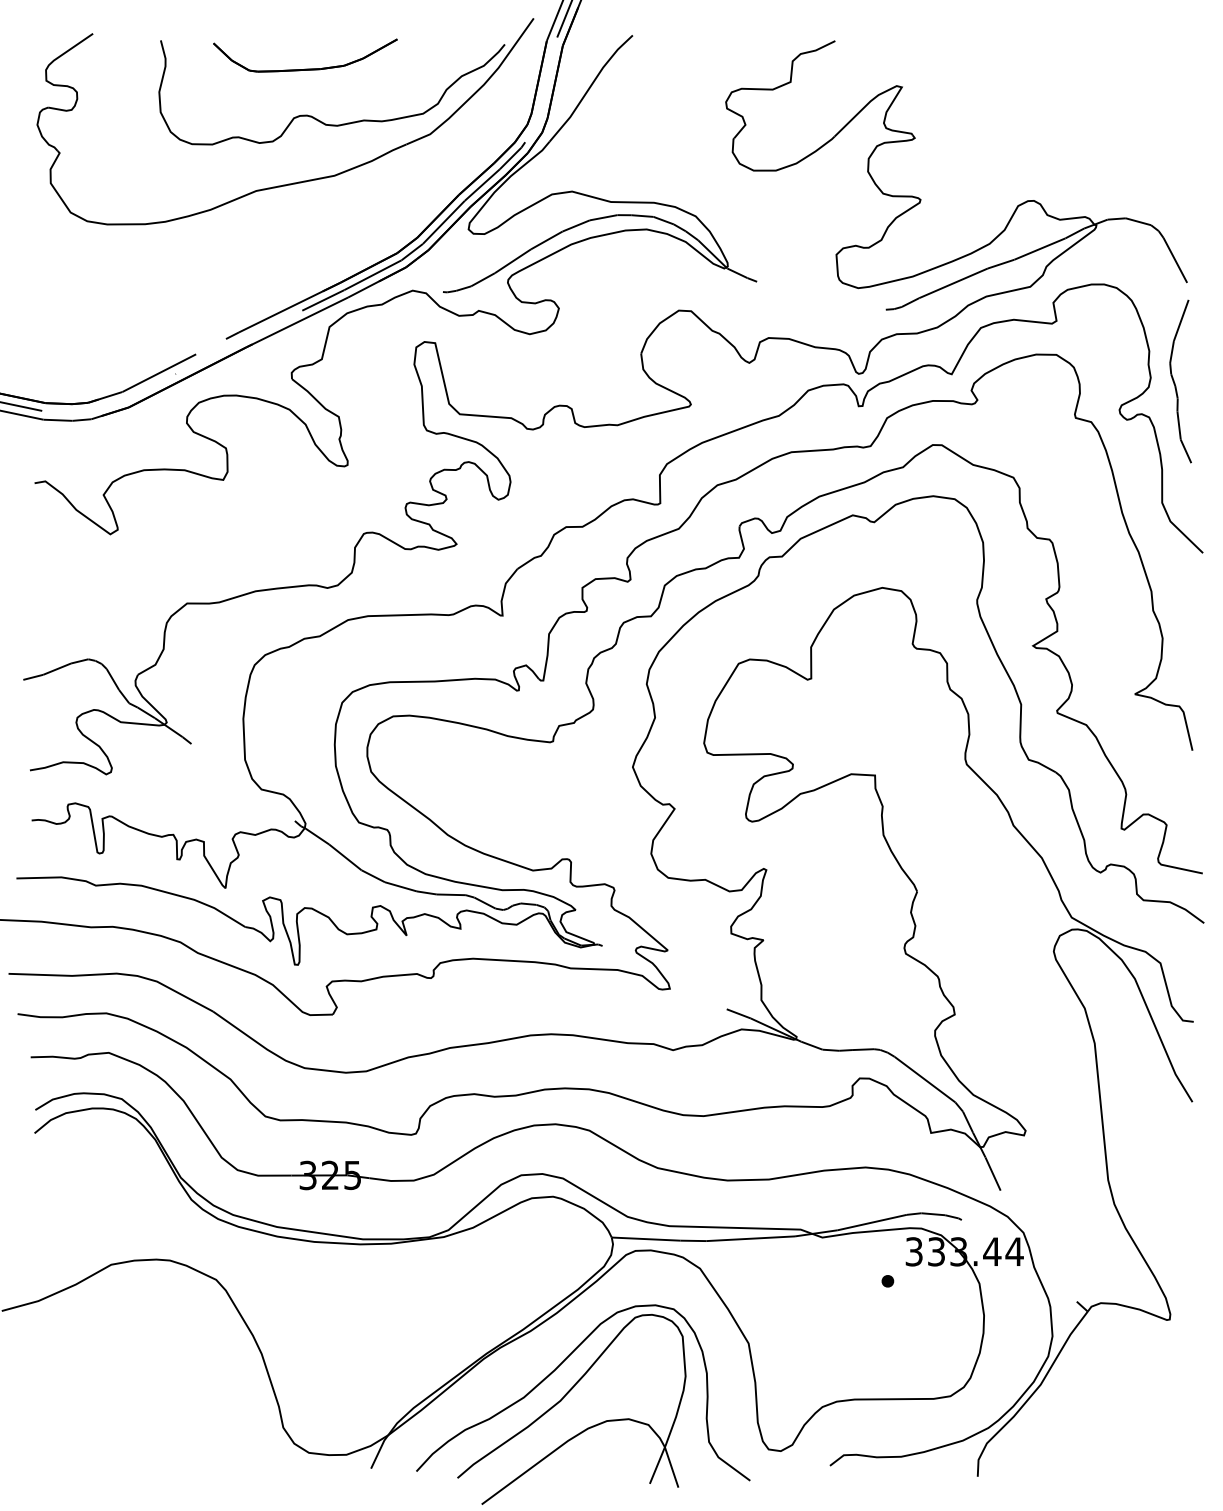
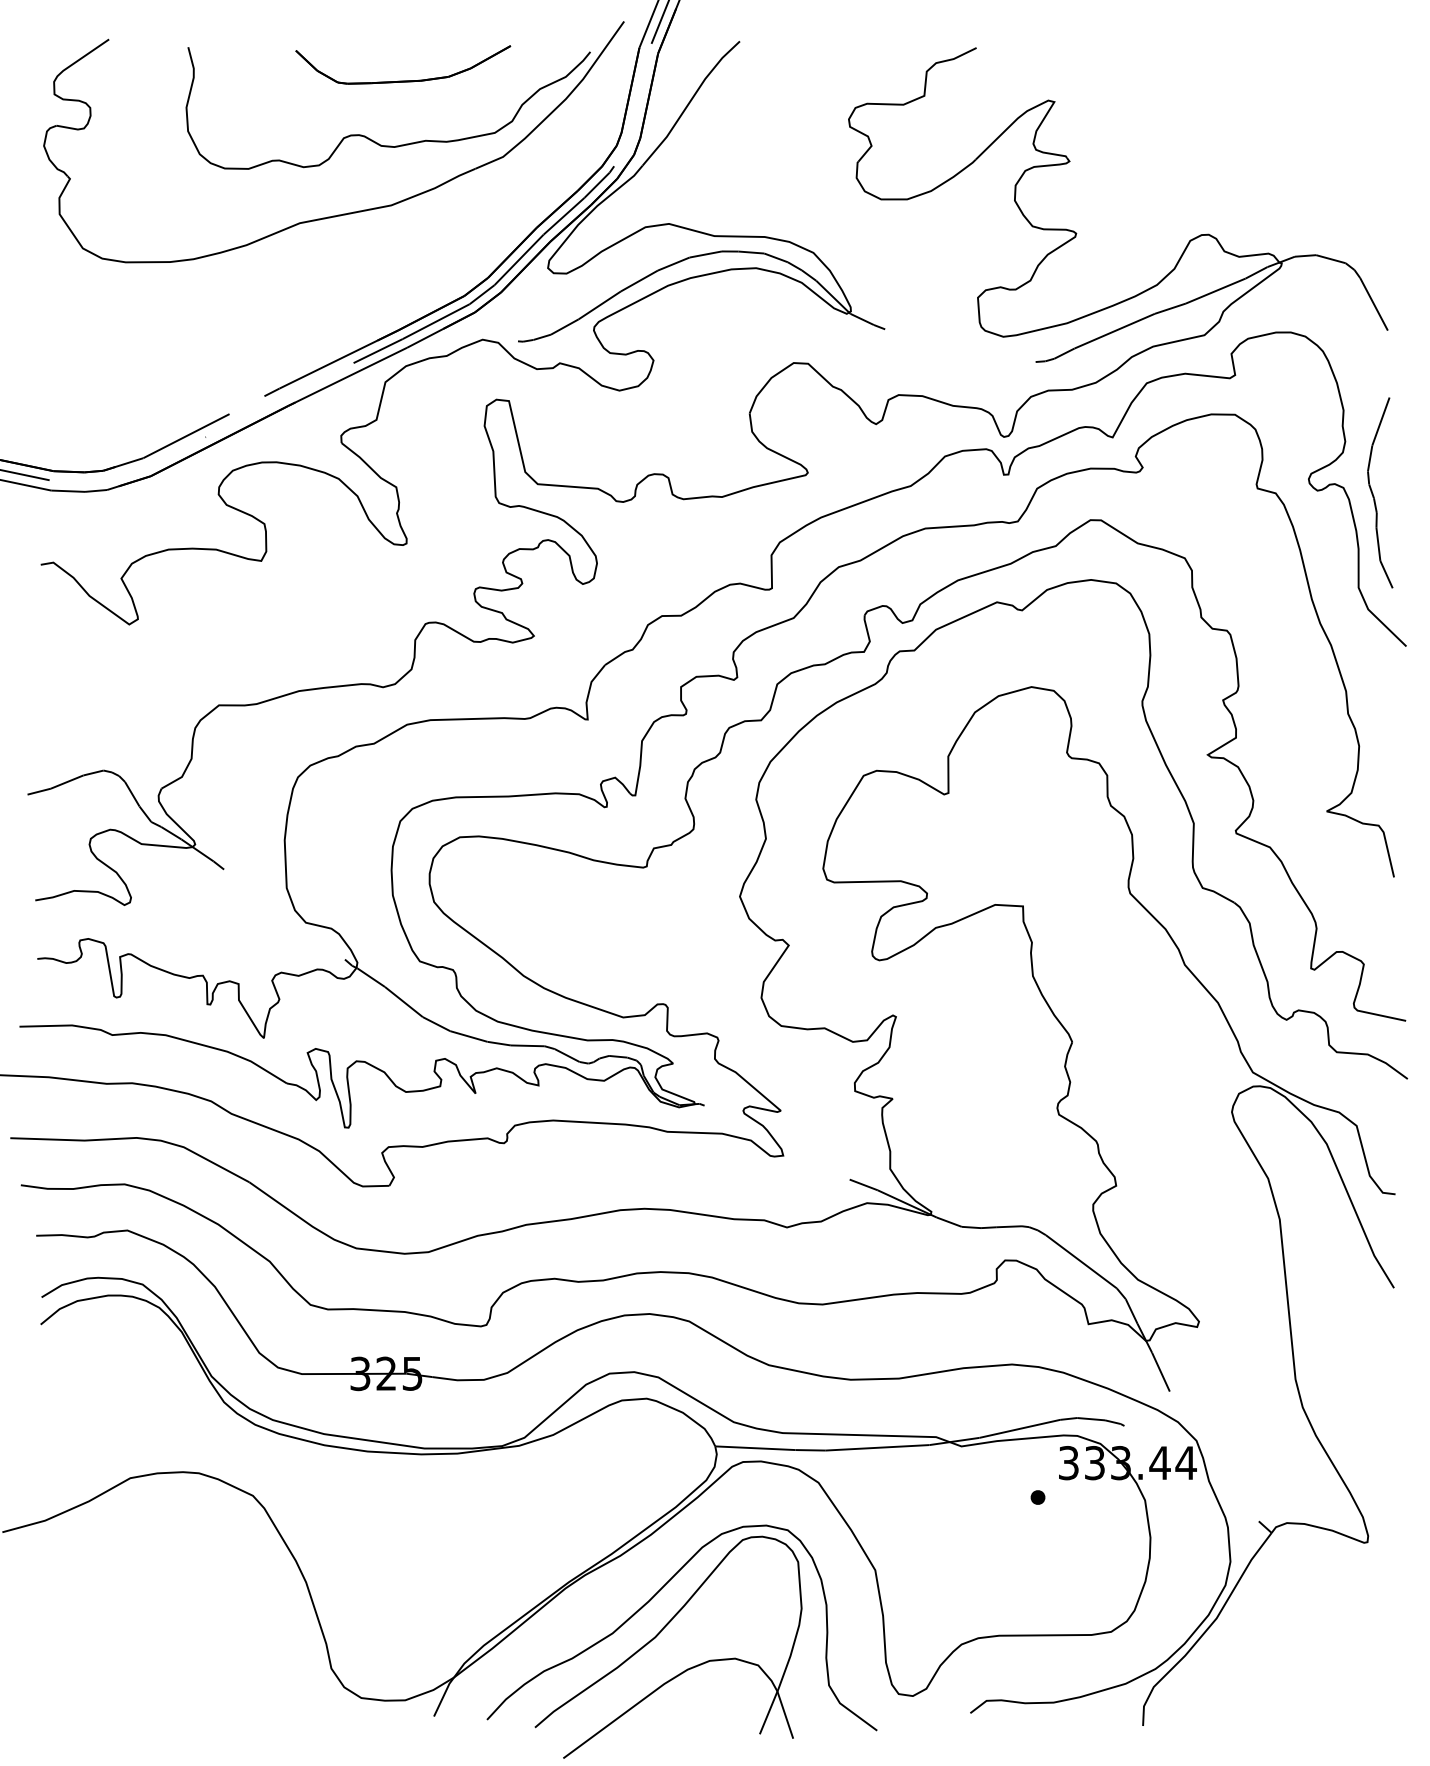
part: (305, 68) -> (403, 80), moved
curve: (1174, 382) -> (1373, 493), moved

